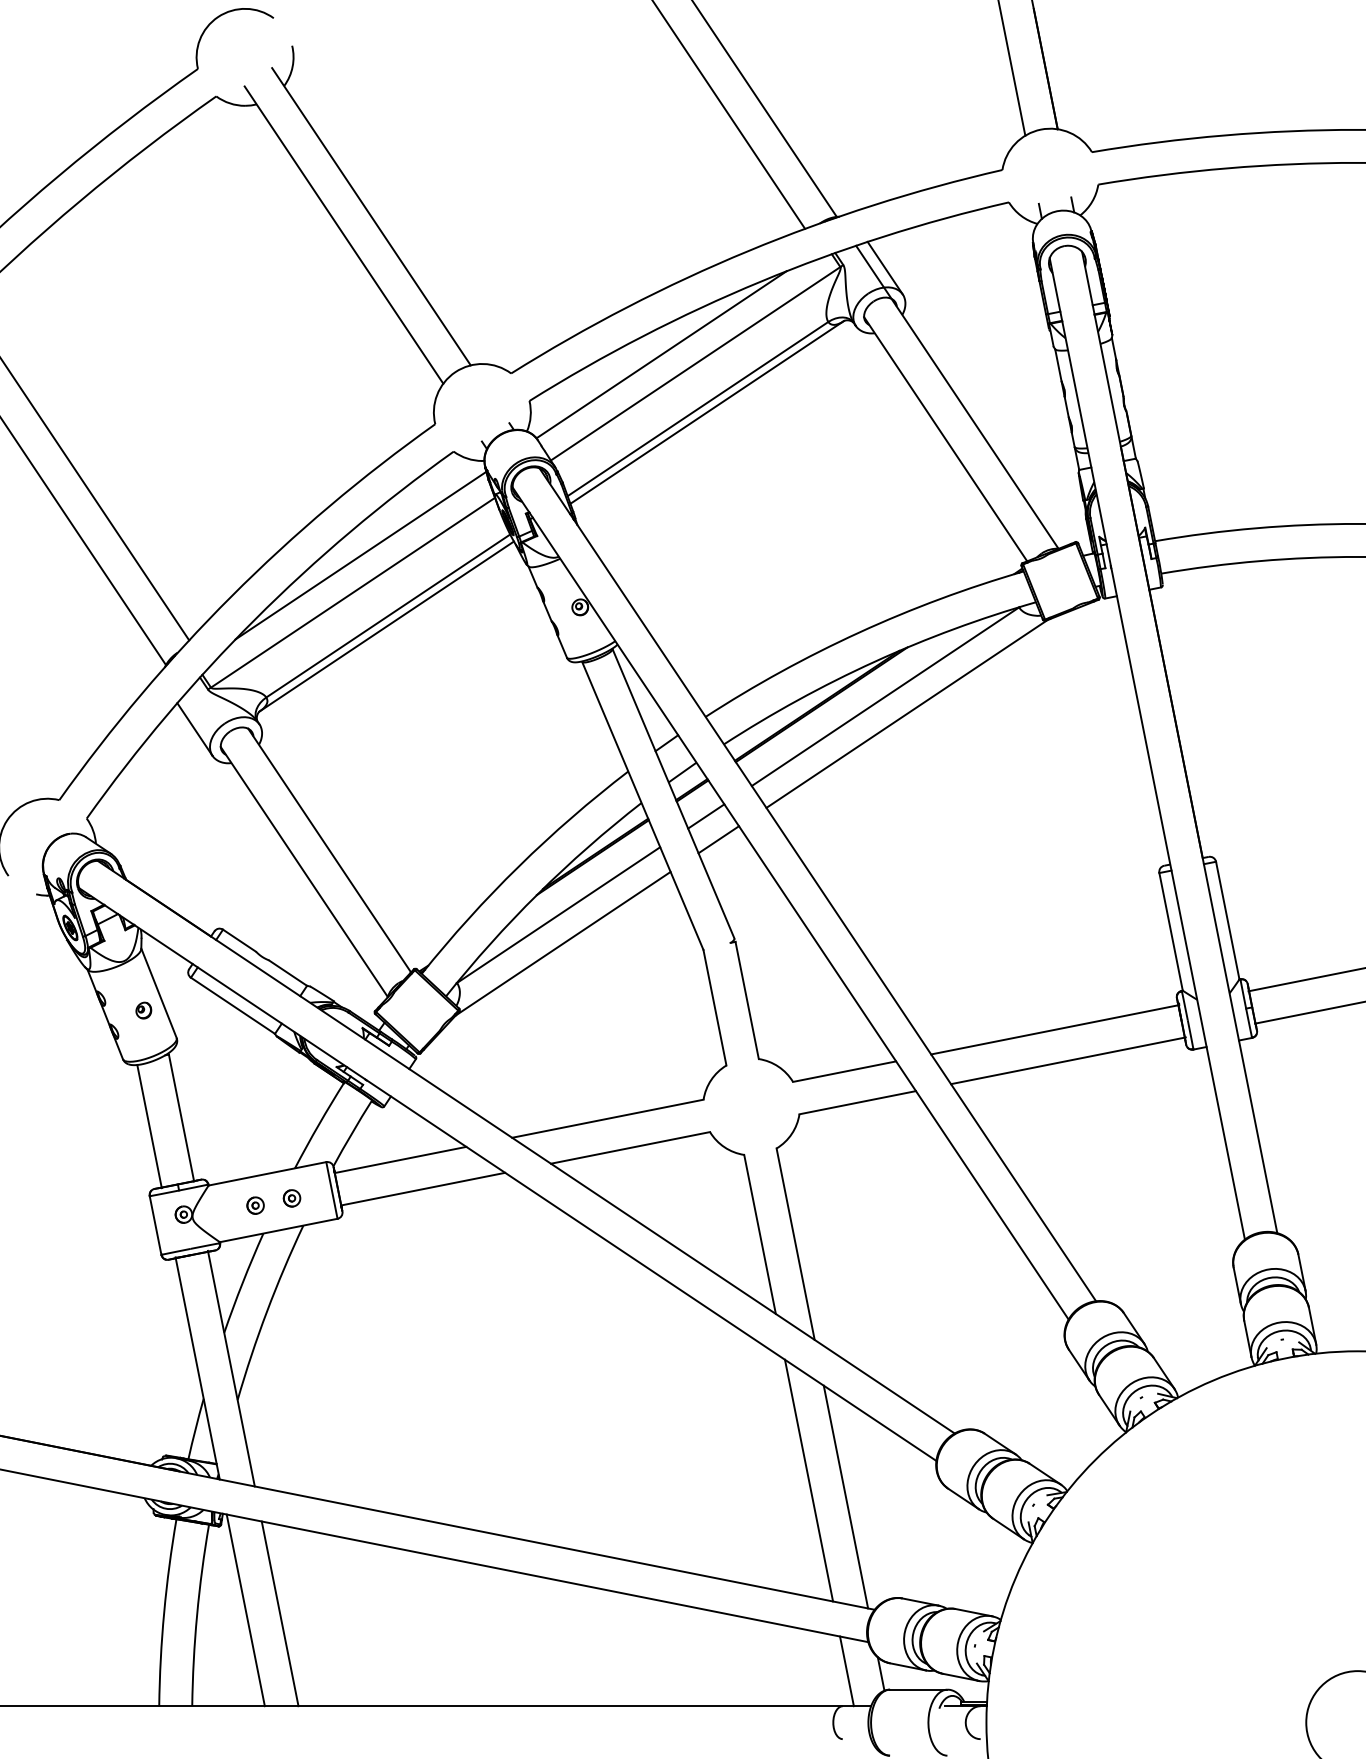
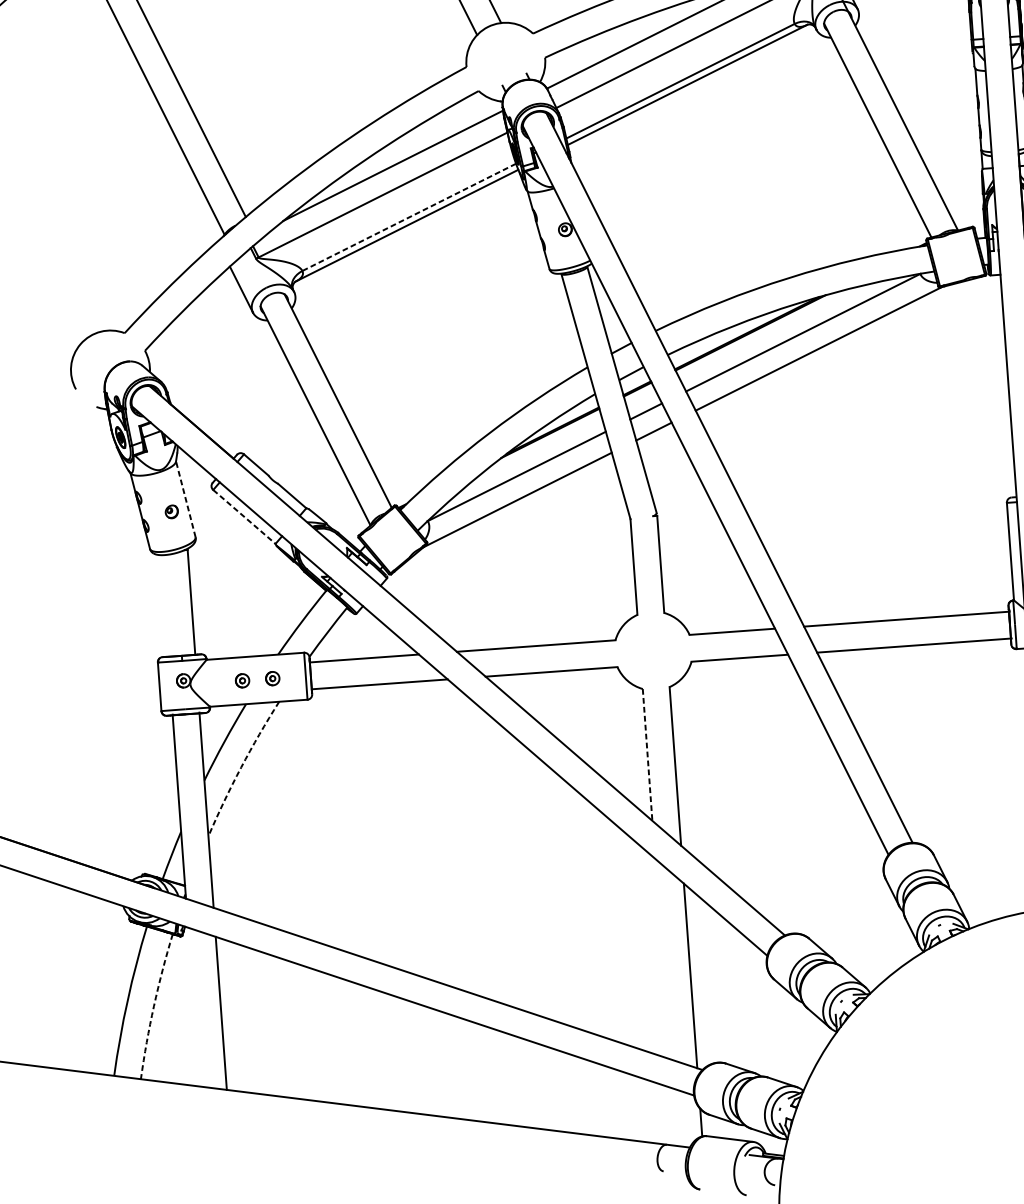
line: (388, 616) -> (409, 217), solid -> dashed
line: (158, 992) -> (185, 498), solid -> dashed
line: (232, 1005) -> (244, 516), solid -> dashed
line: (149, 1126) -> (164, 606), removed
line: (760, 1234) -> (647, 755), solid -> dashed
arc: (267, 1311) -> (241, 767), solid -> dashed
line: (808, 1480) -> (661, 958), removed
line: (245, 1610) -> (193, 1007), removed
arc: (197, 1615) -> (154, 1006), solid -> dashed
line: (846, 1671) -> (673, 1117), removed

